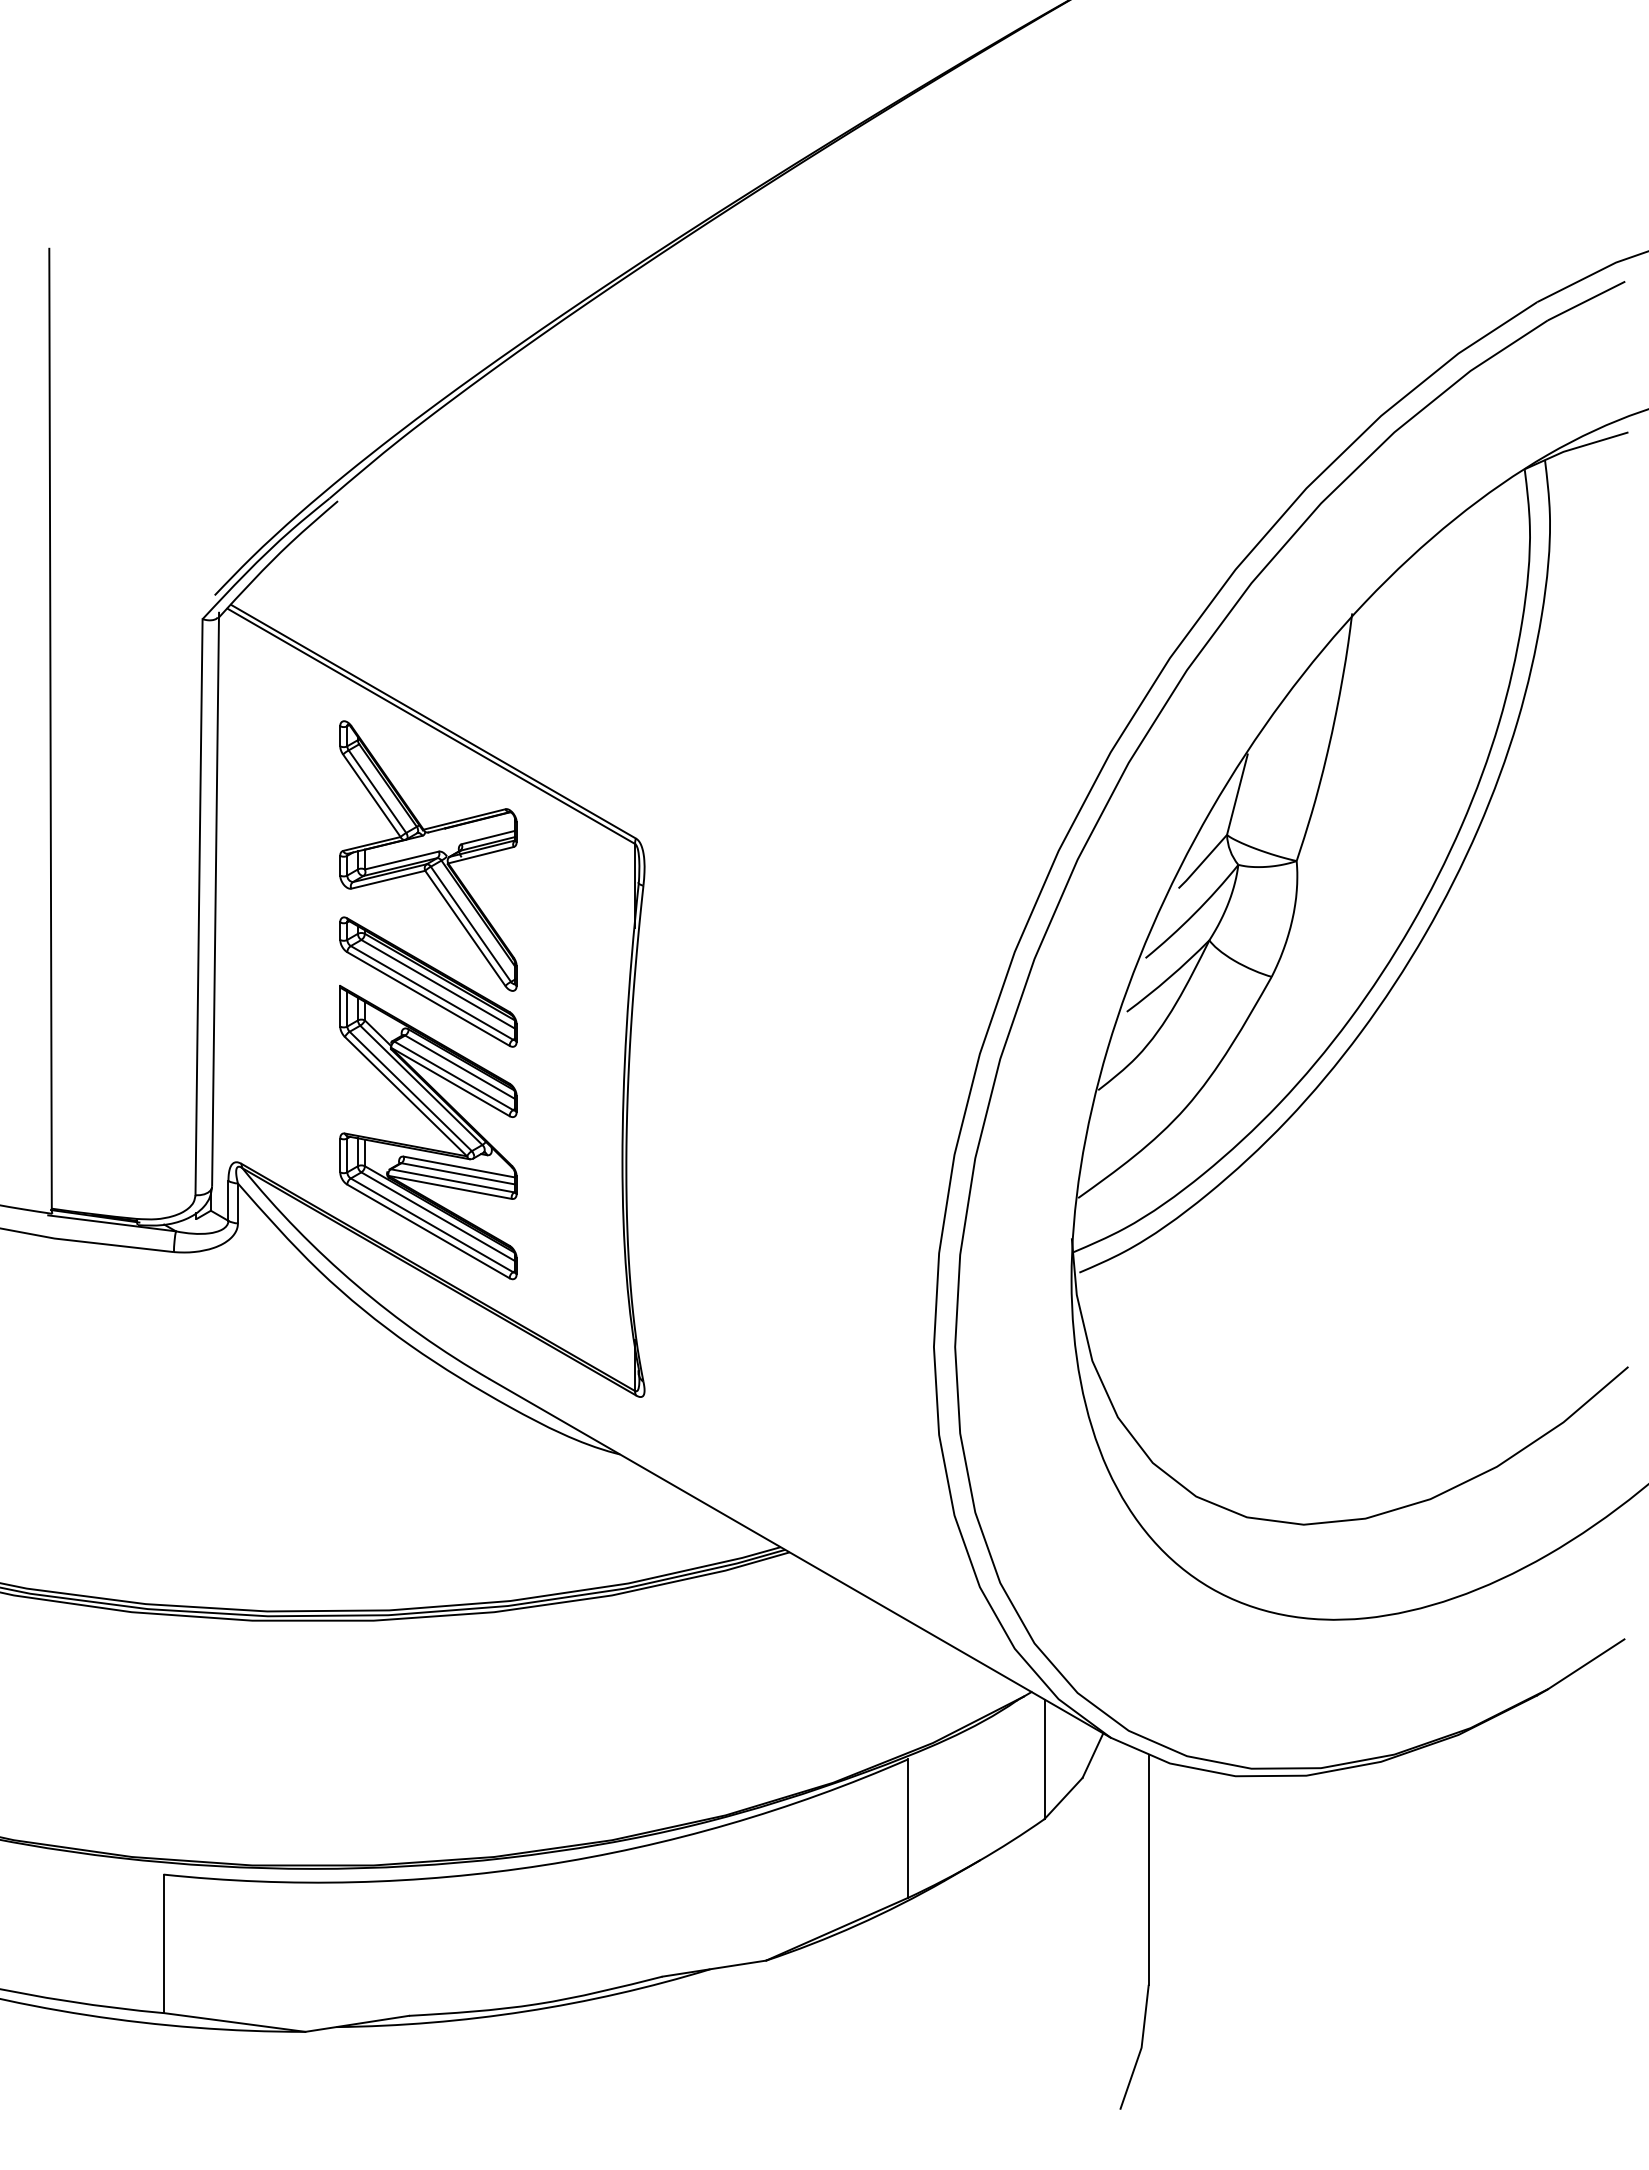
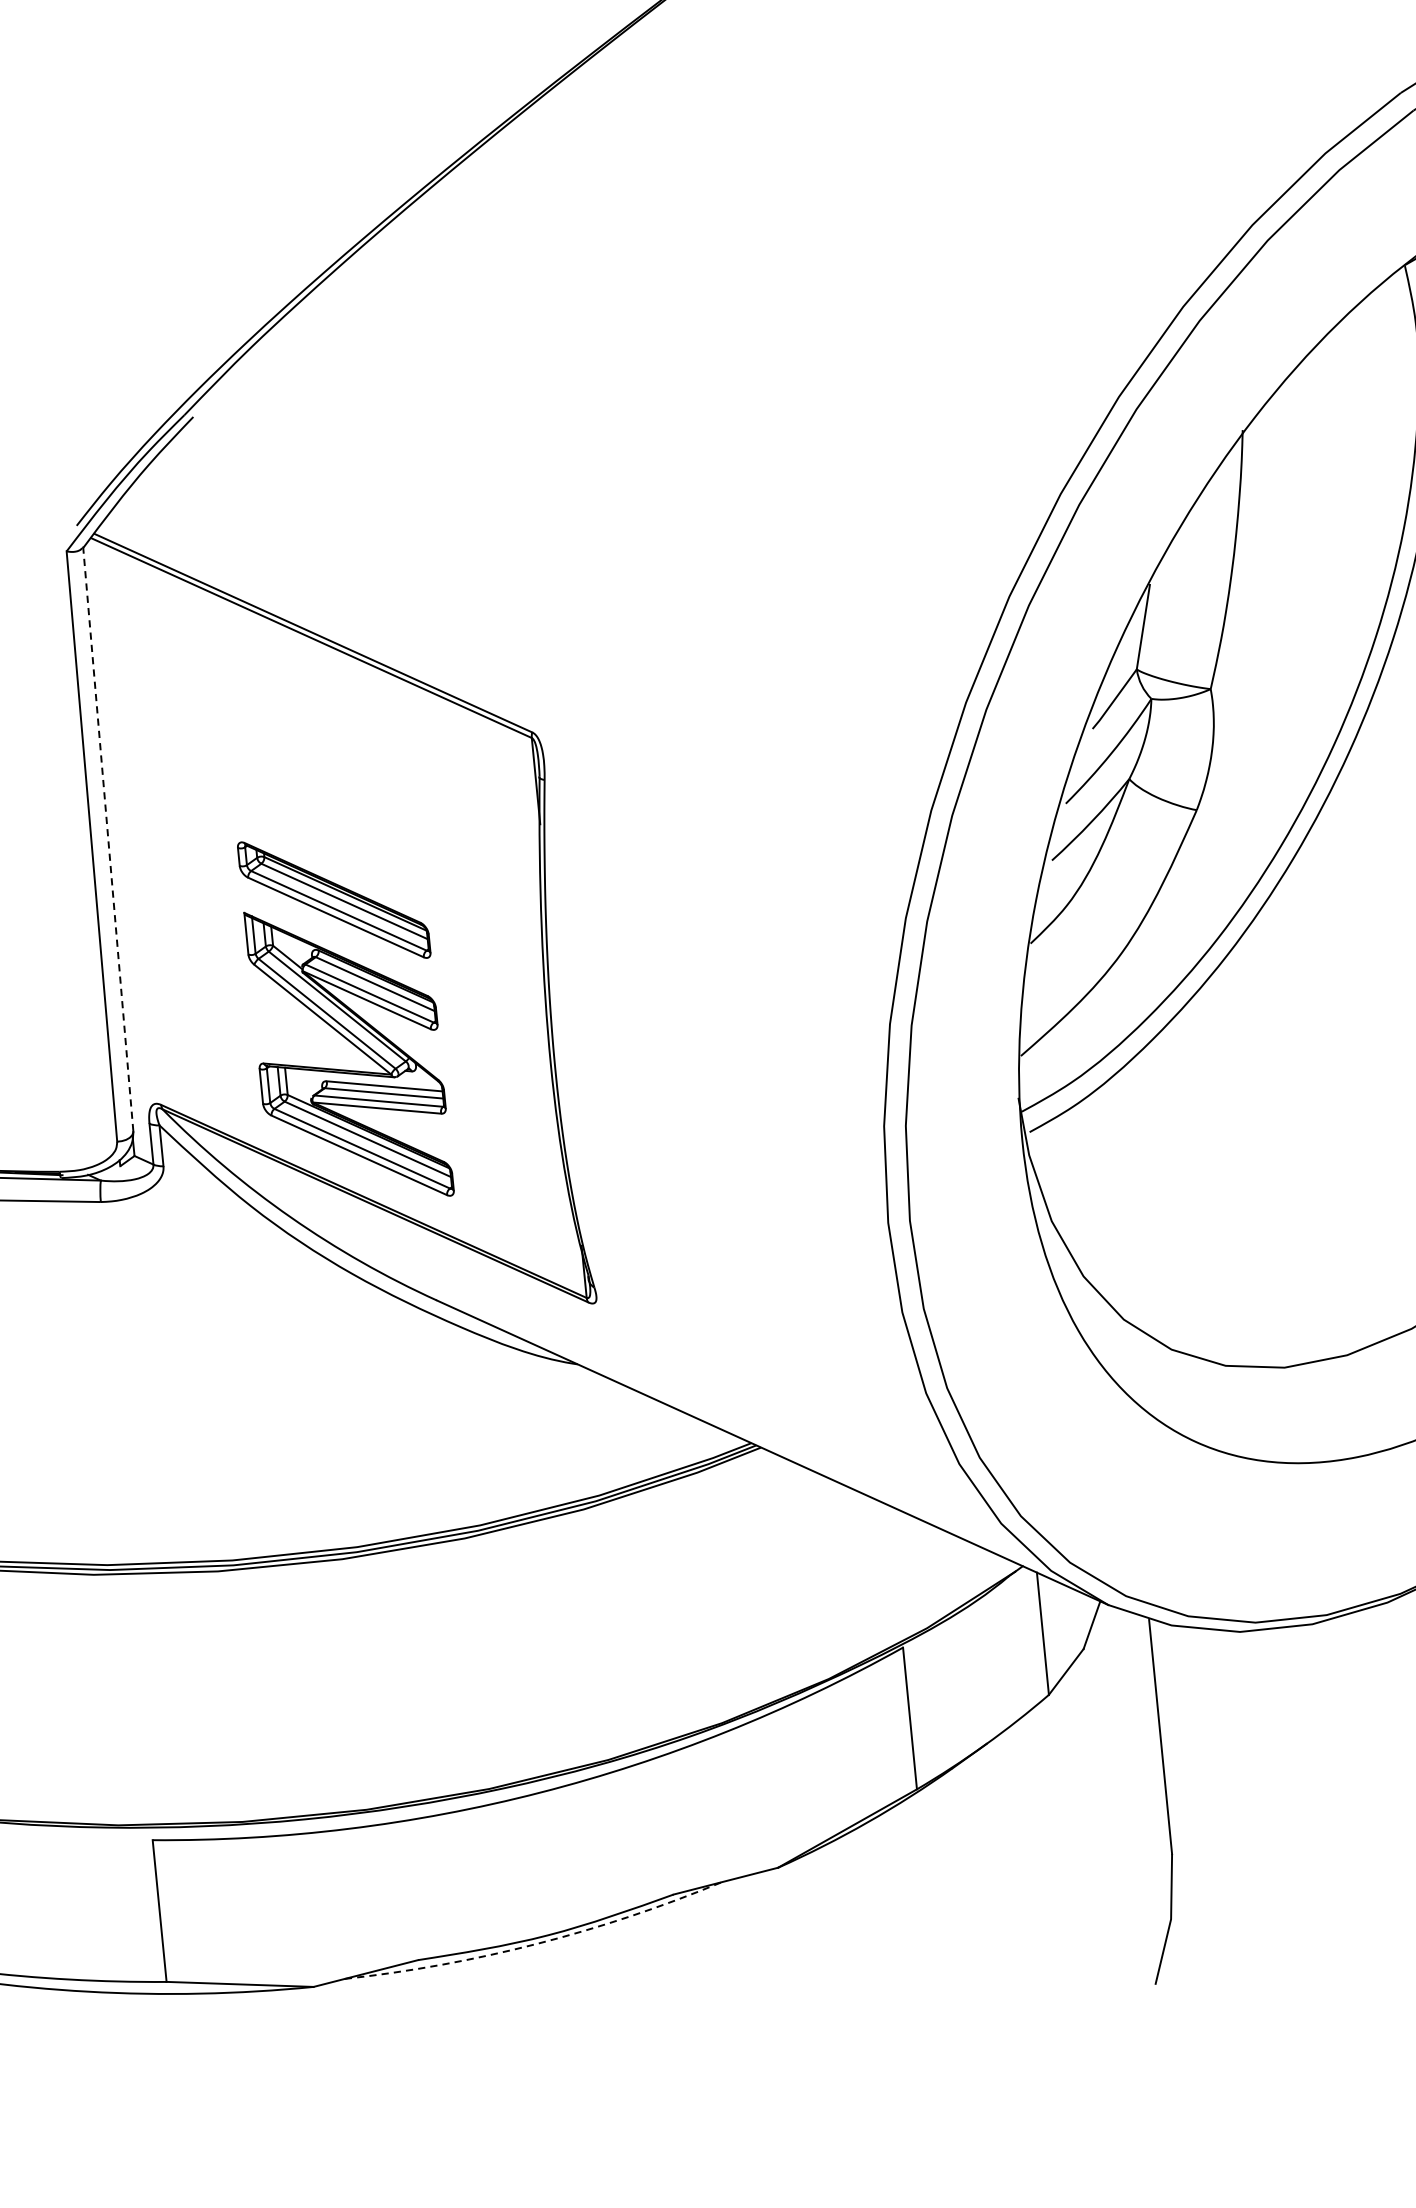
part: (428, 855) -> (321, 770), removed
line: (215, 899) -> (107, 836), solid -> dashed
arc: (525, 2011) -> (536, 1943), solid -> dashed

